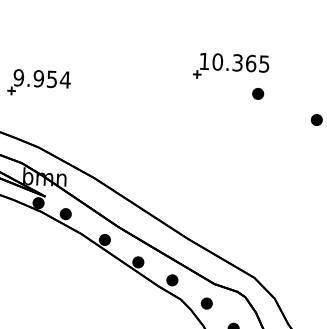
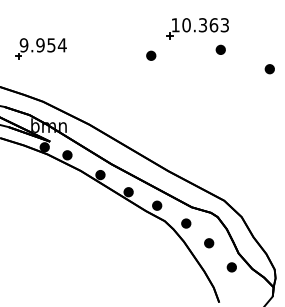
text: (264, 63) -> (224, 24), 10.365 -> 10.363
part: (173, 97) -> (151, 55), added

